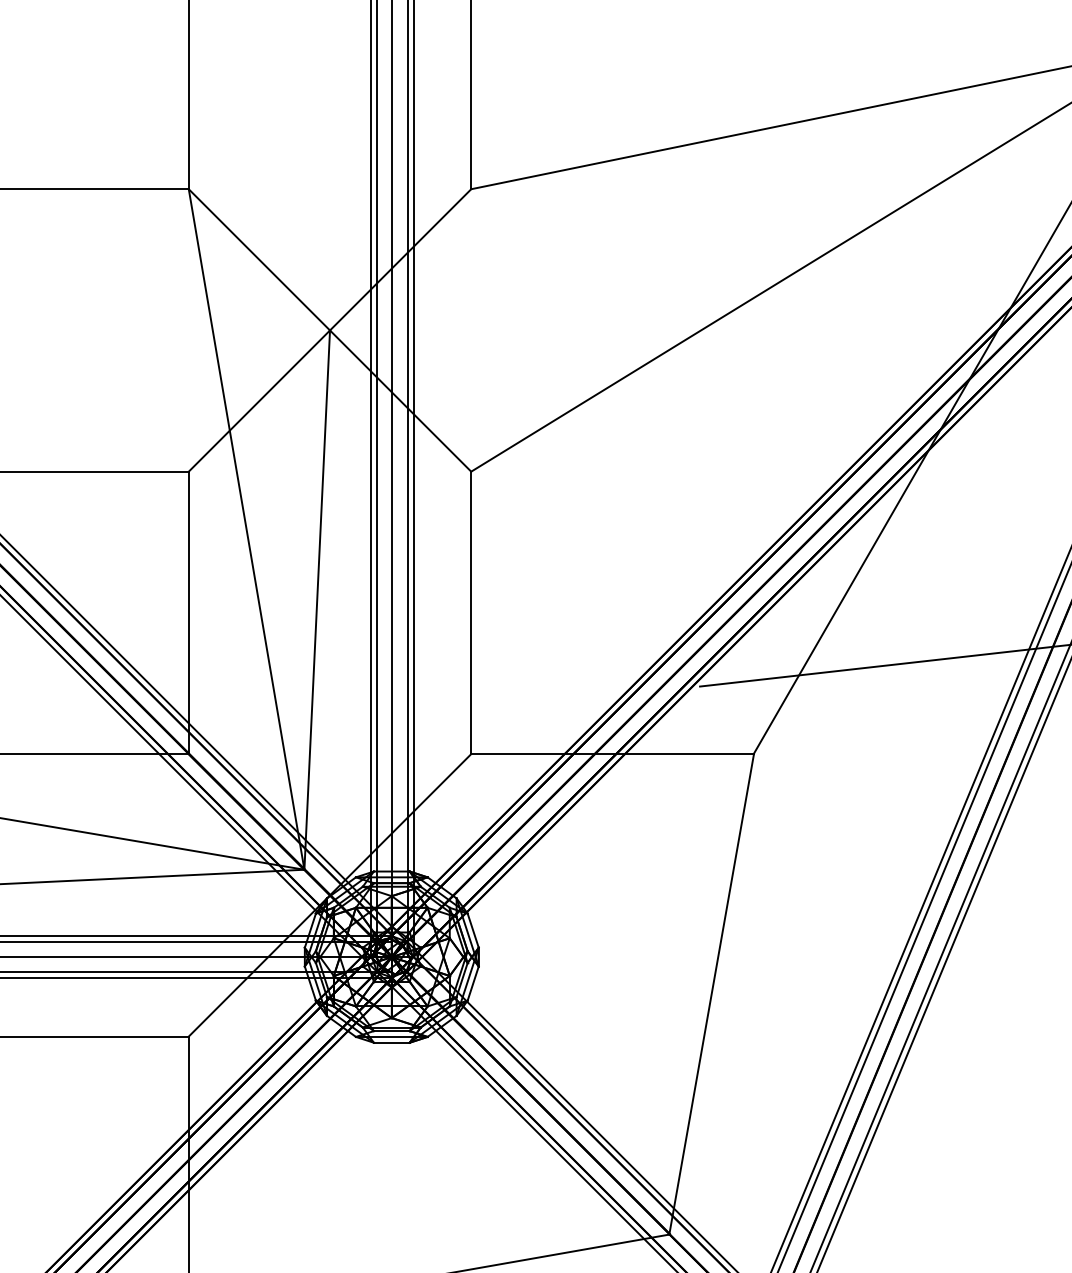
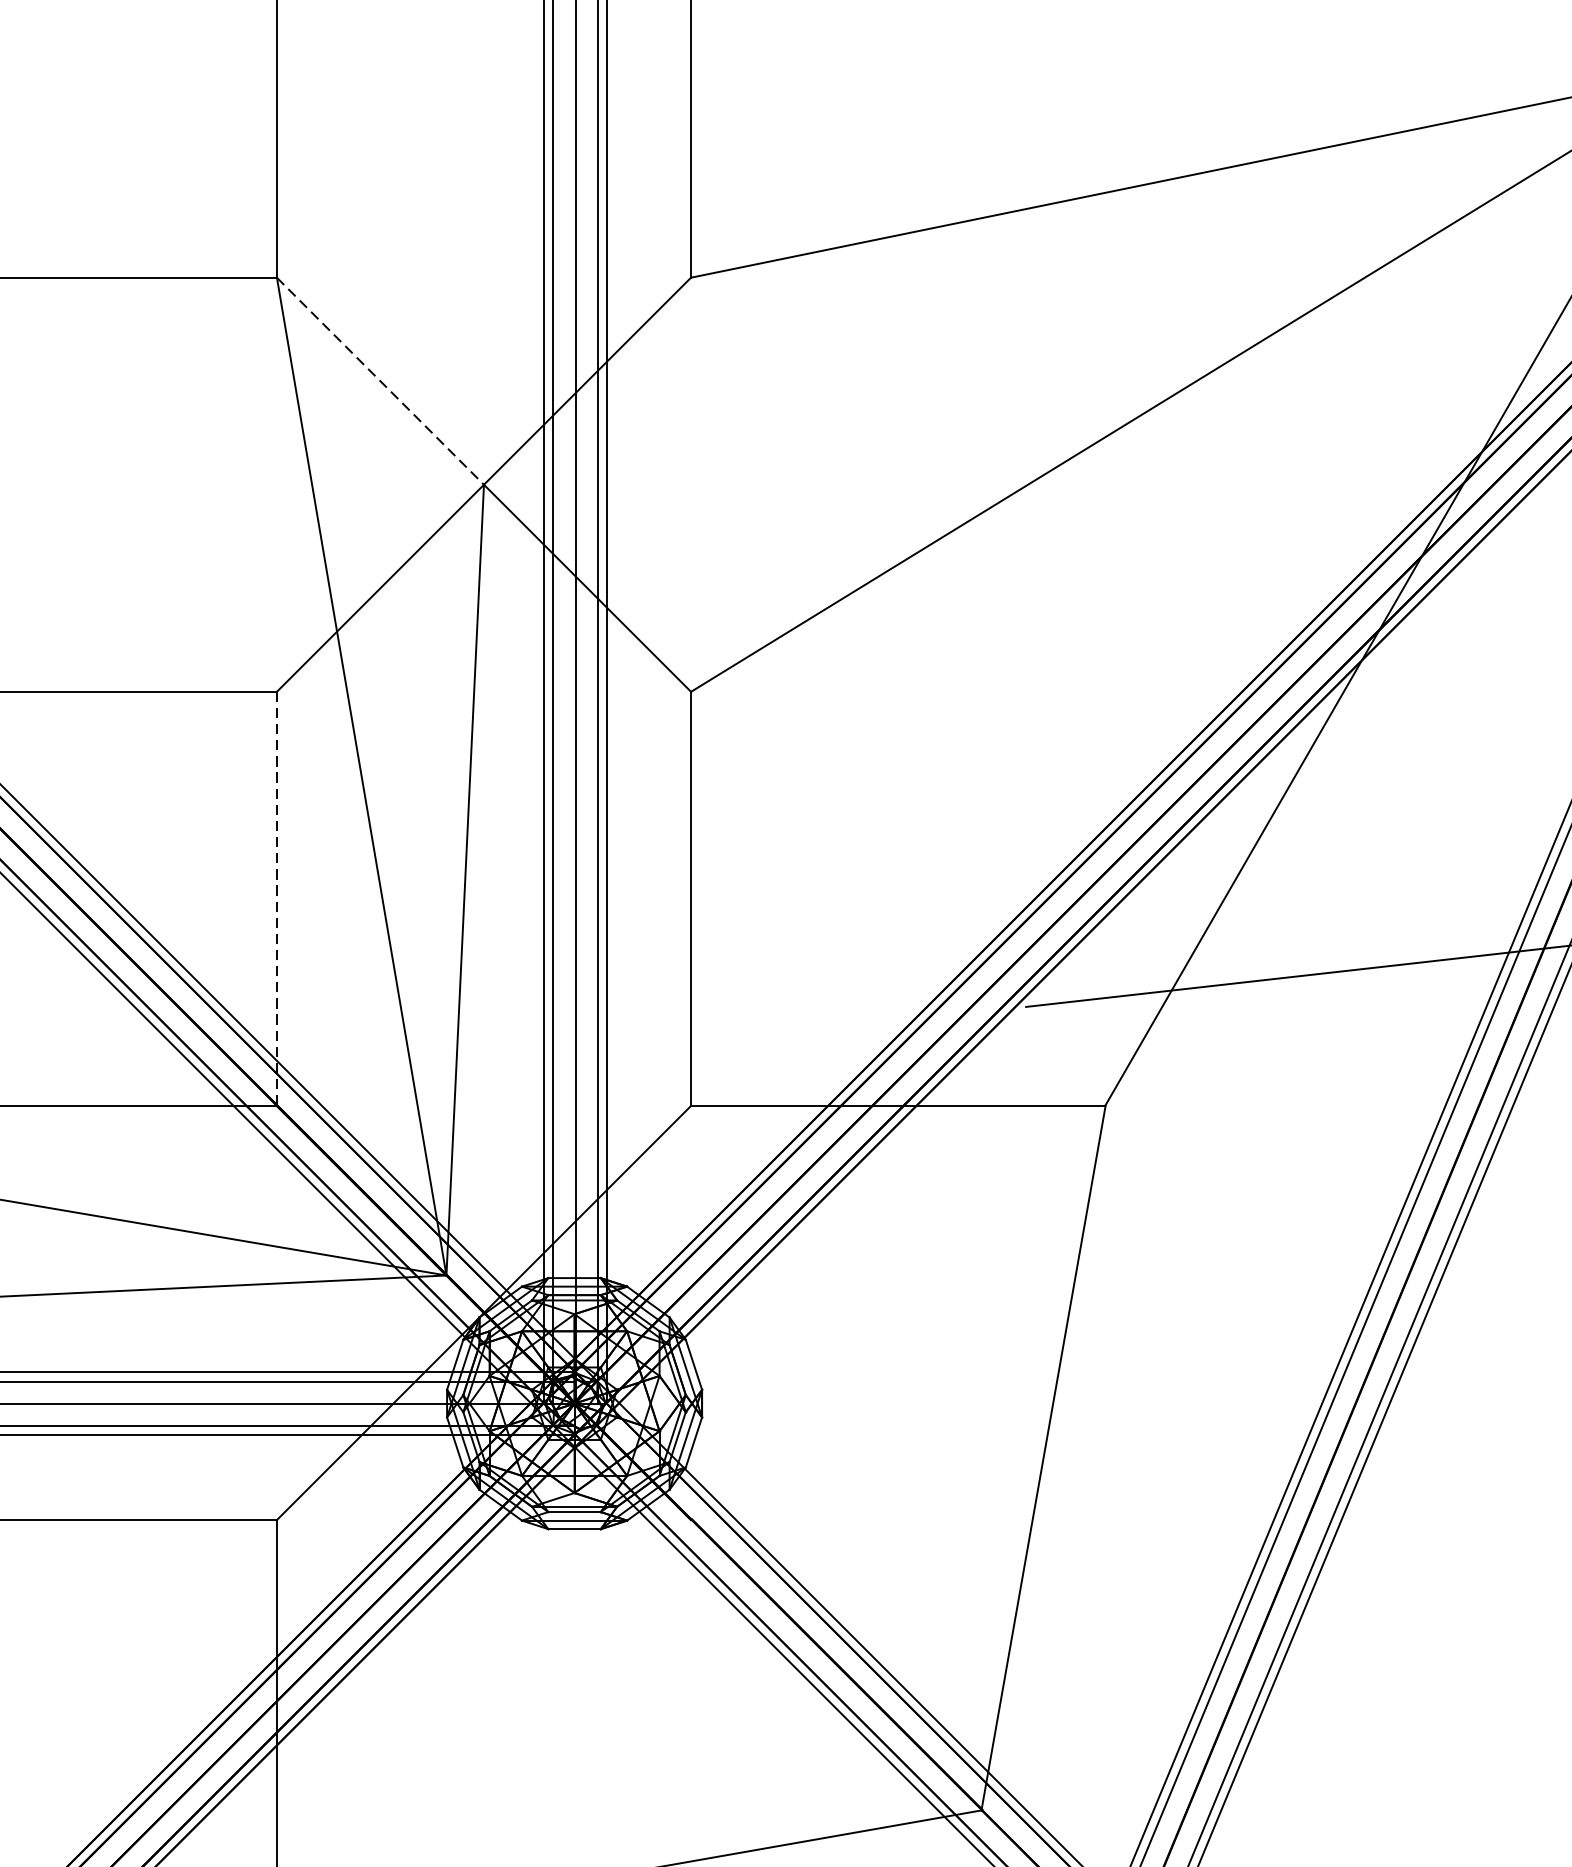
line: (259, 259) -> (380, 380), solid -> dashed
line: (188, 613) -> (276, 899), solid -> dashed

